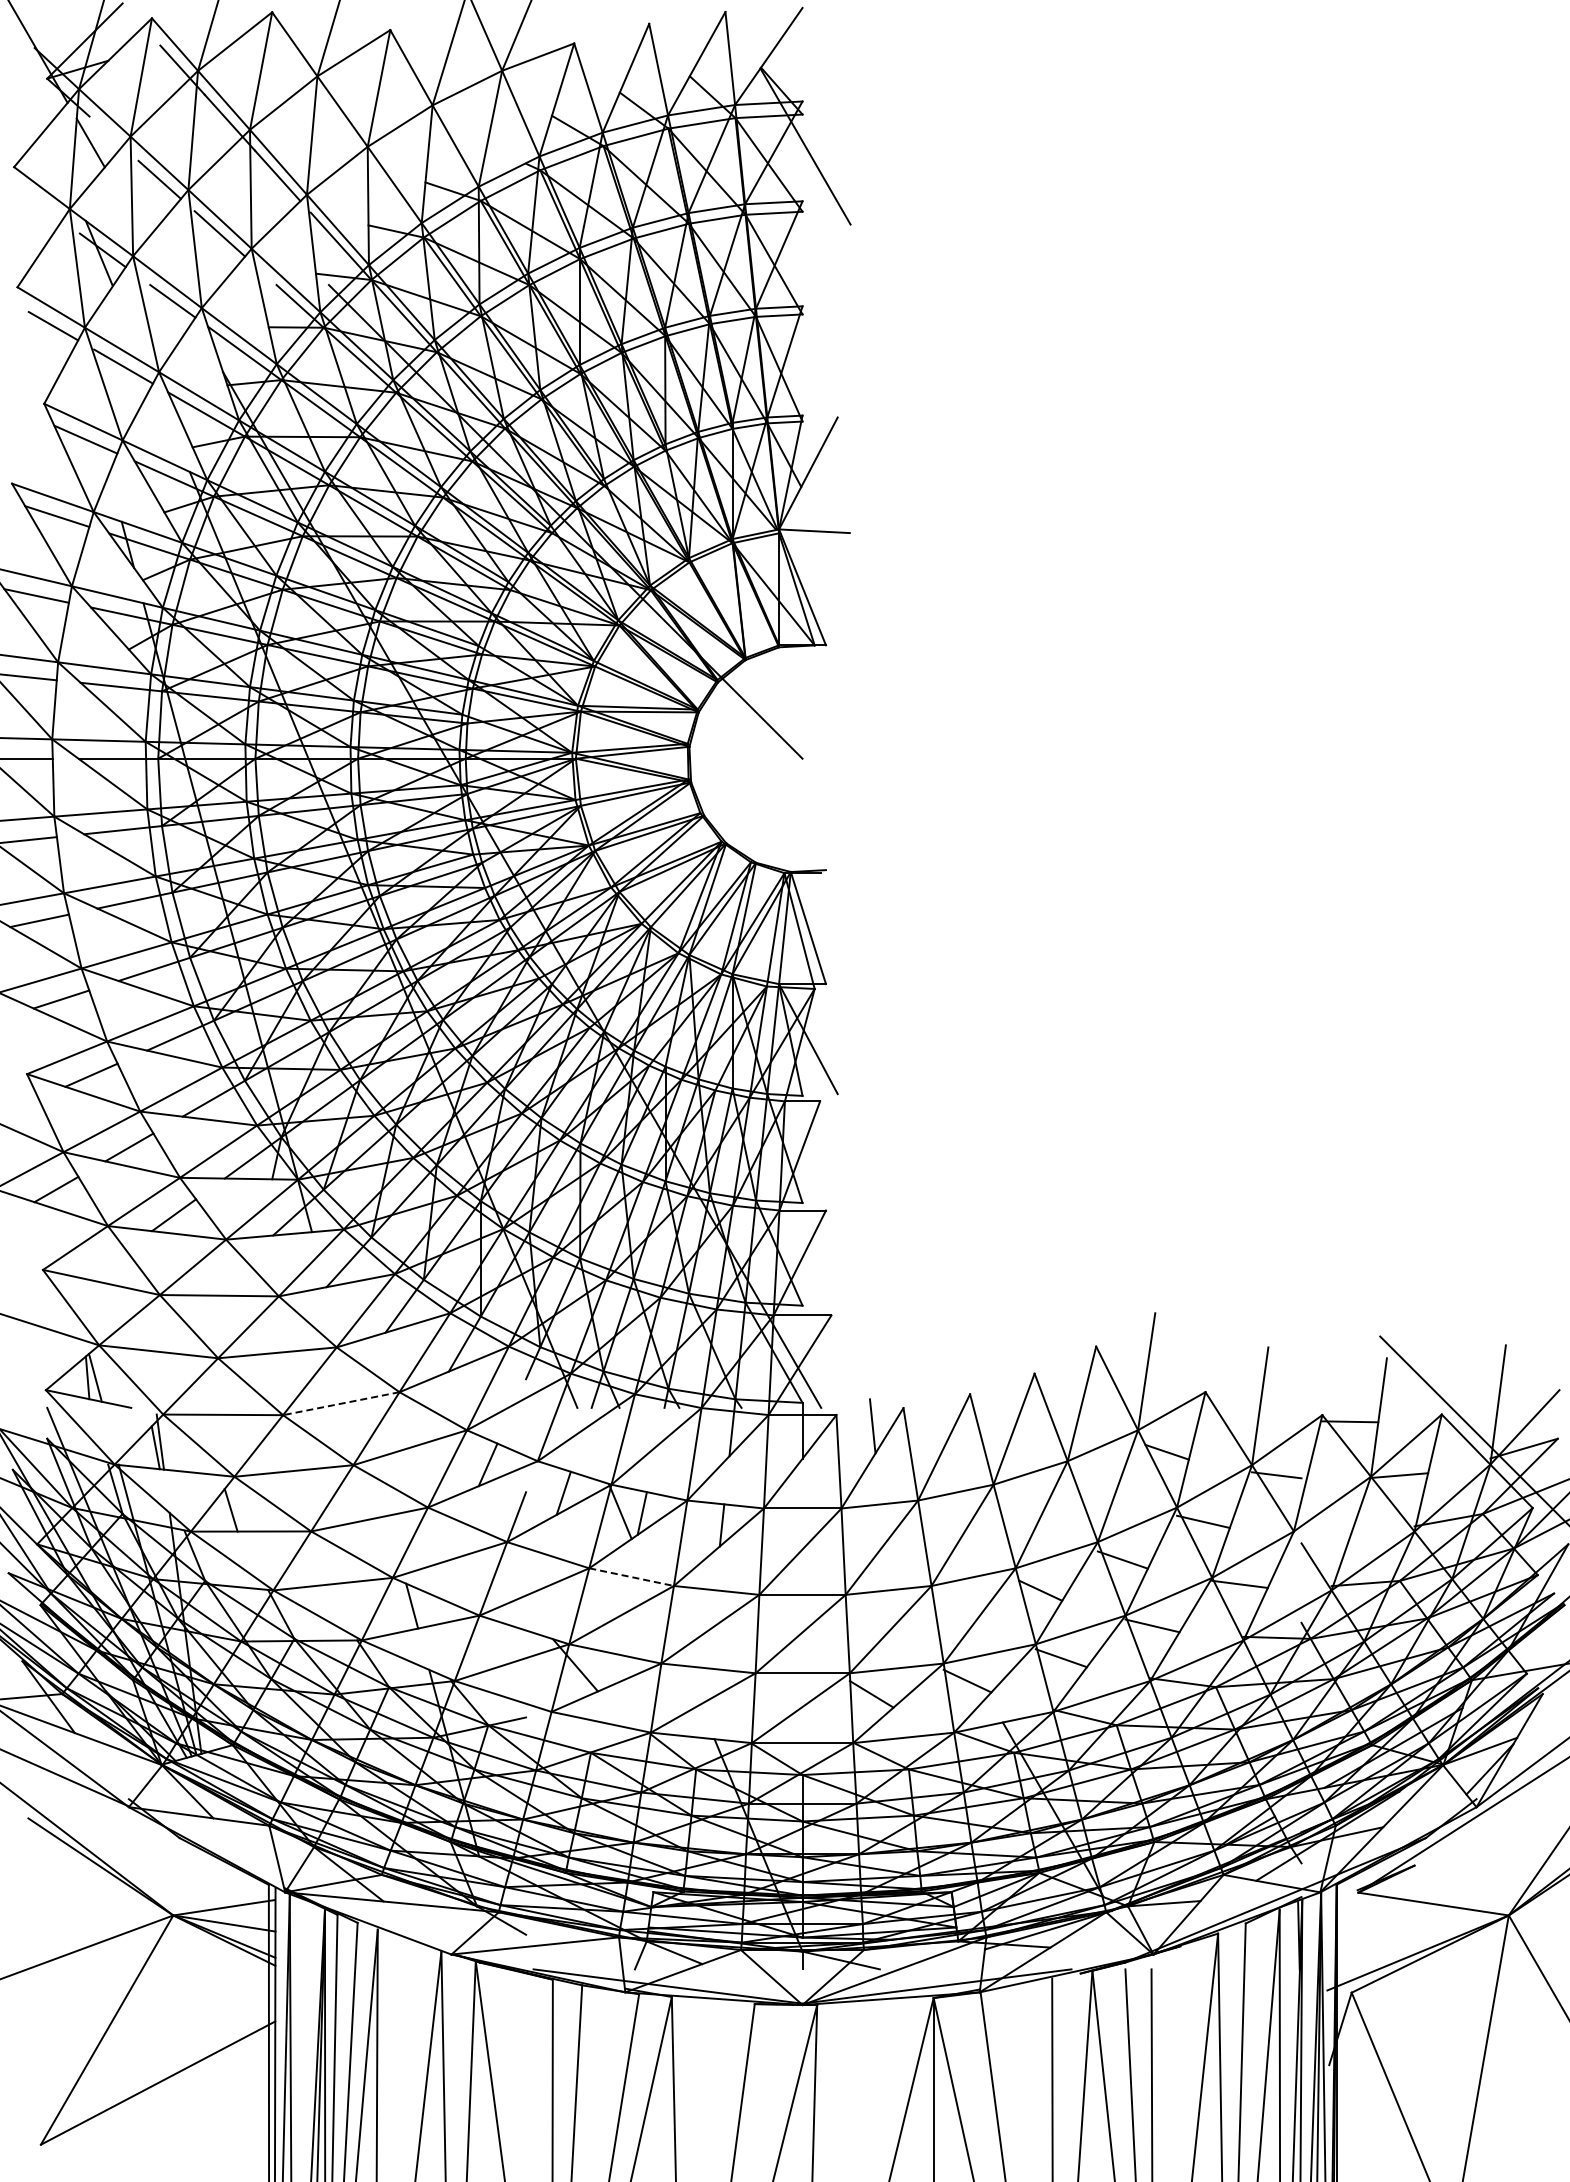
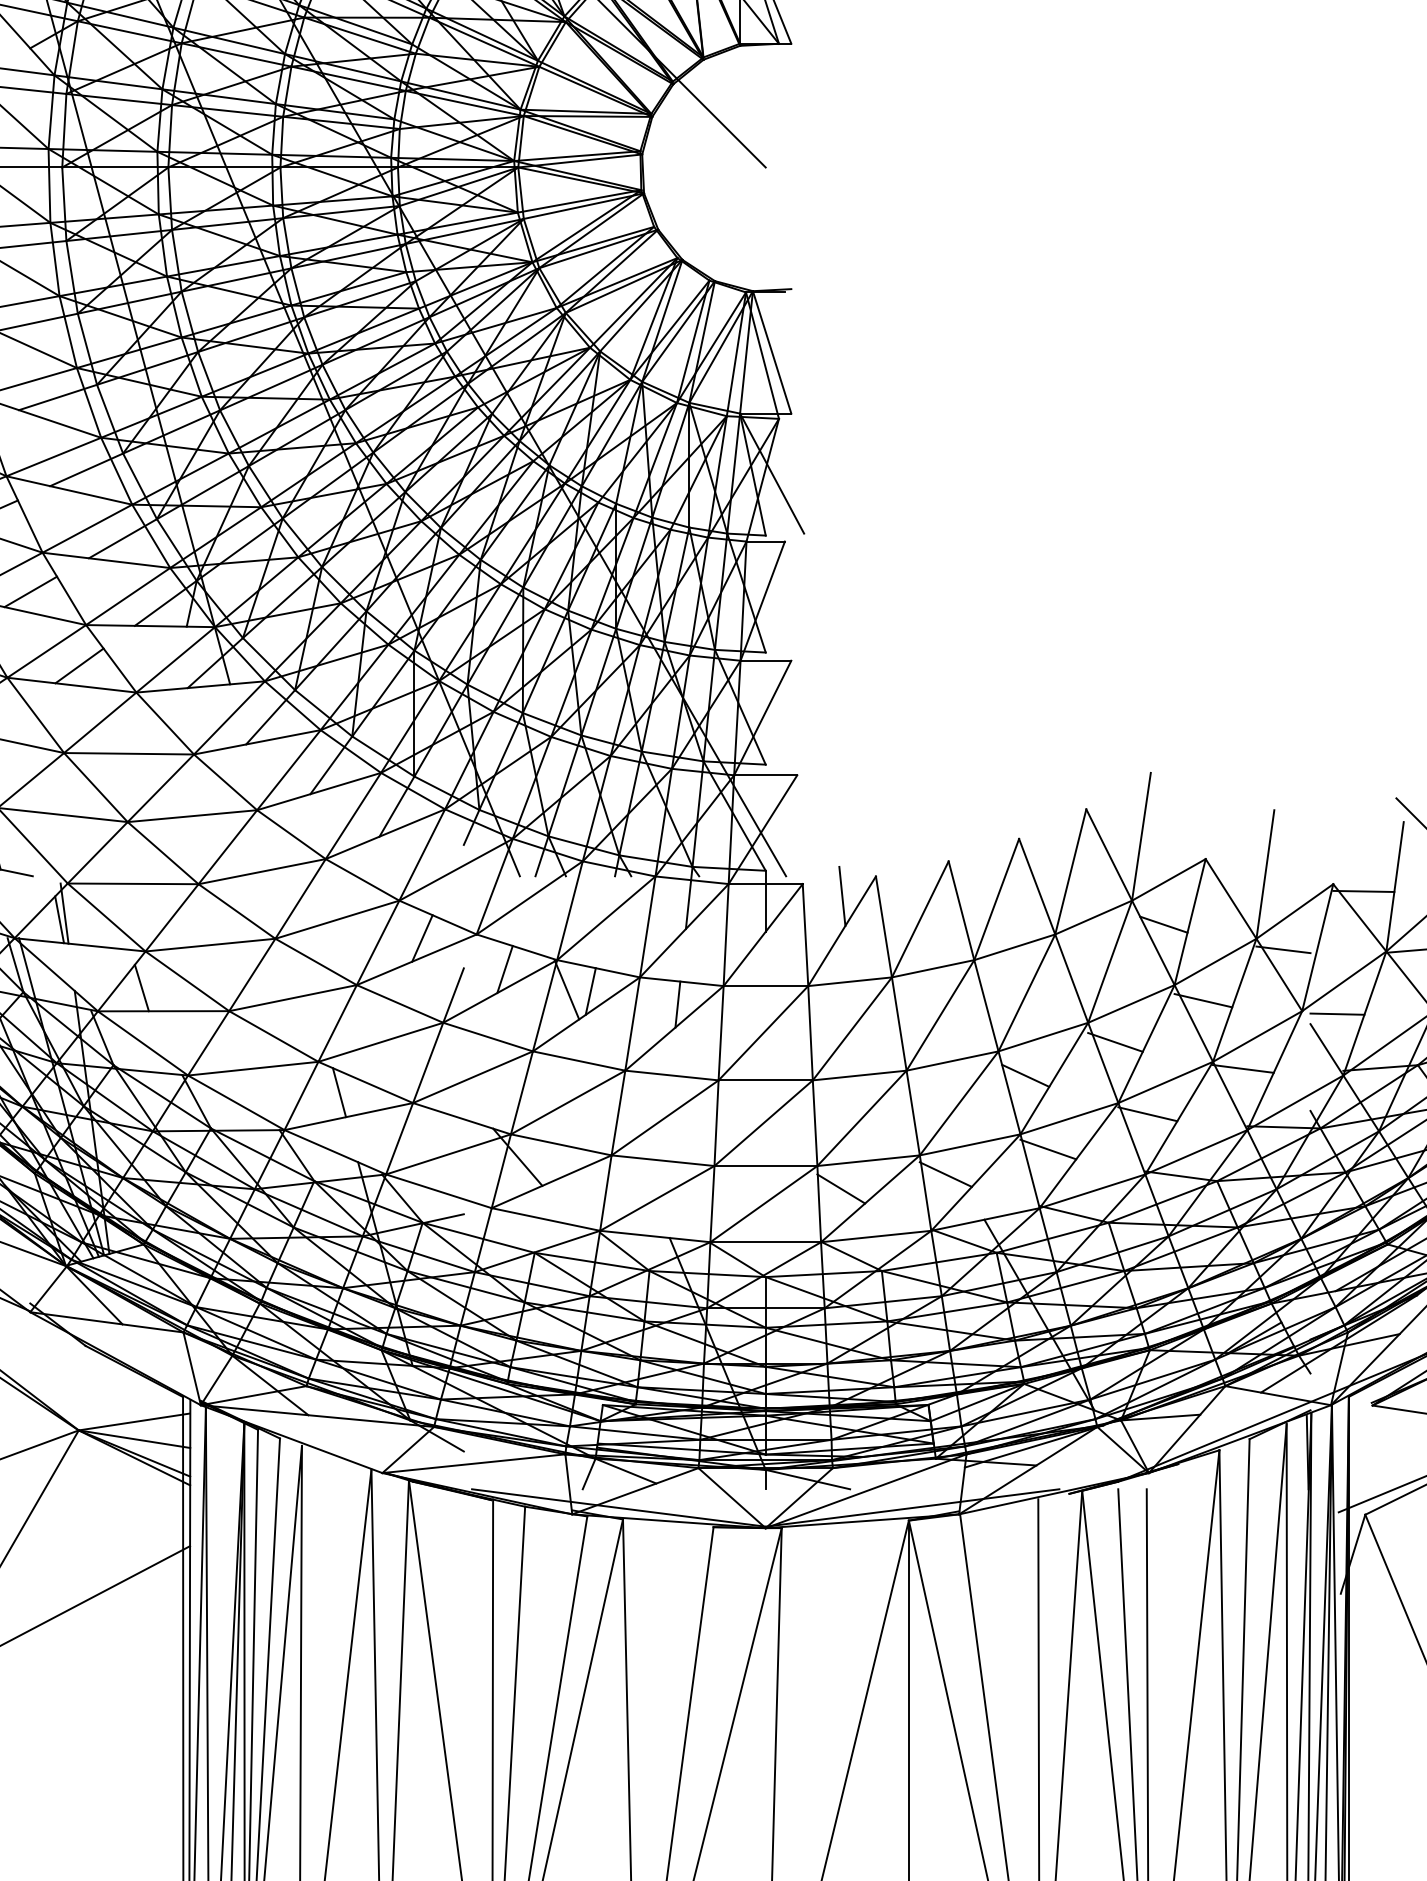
line: (340, 1403) -> (261, 871), dashed -> solid
line: (1325, 1533) -> (1336, 1013), added
line: (632, 1577) -> (580, 1061), dashed -> solid

